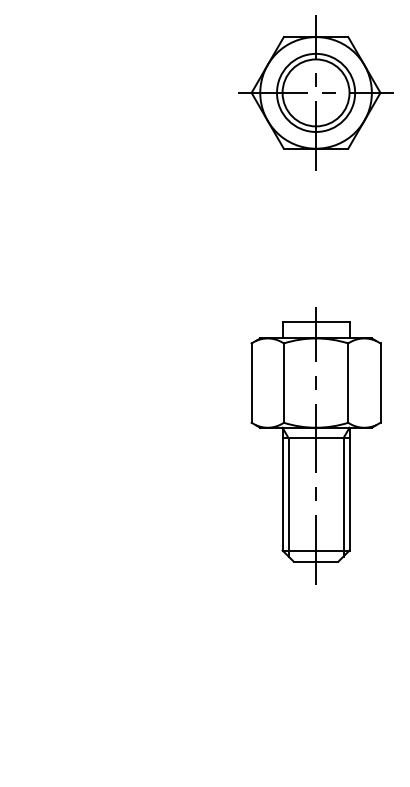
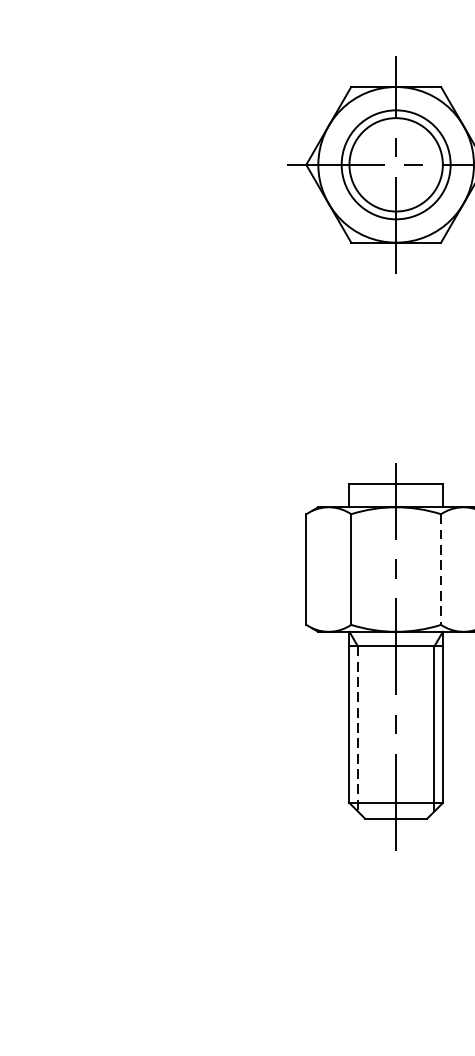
line: (348, 383) -> (441, 570), solid -> dashed
line: (288, 497) -> (357, 729), solid -> dashed

